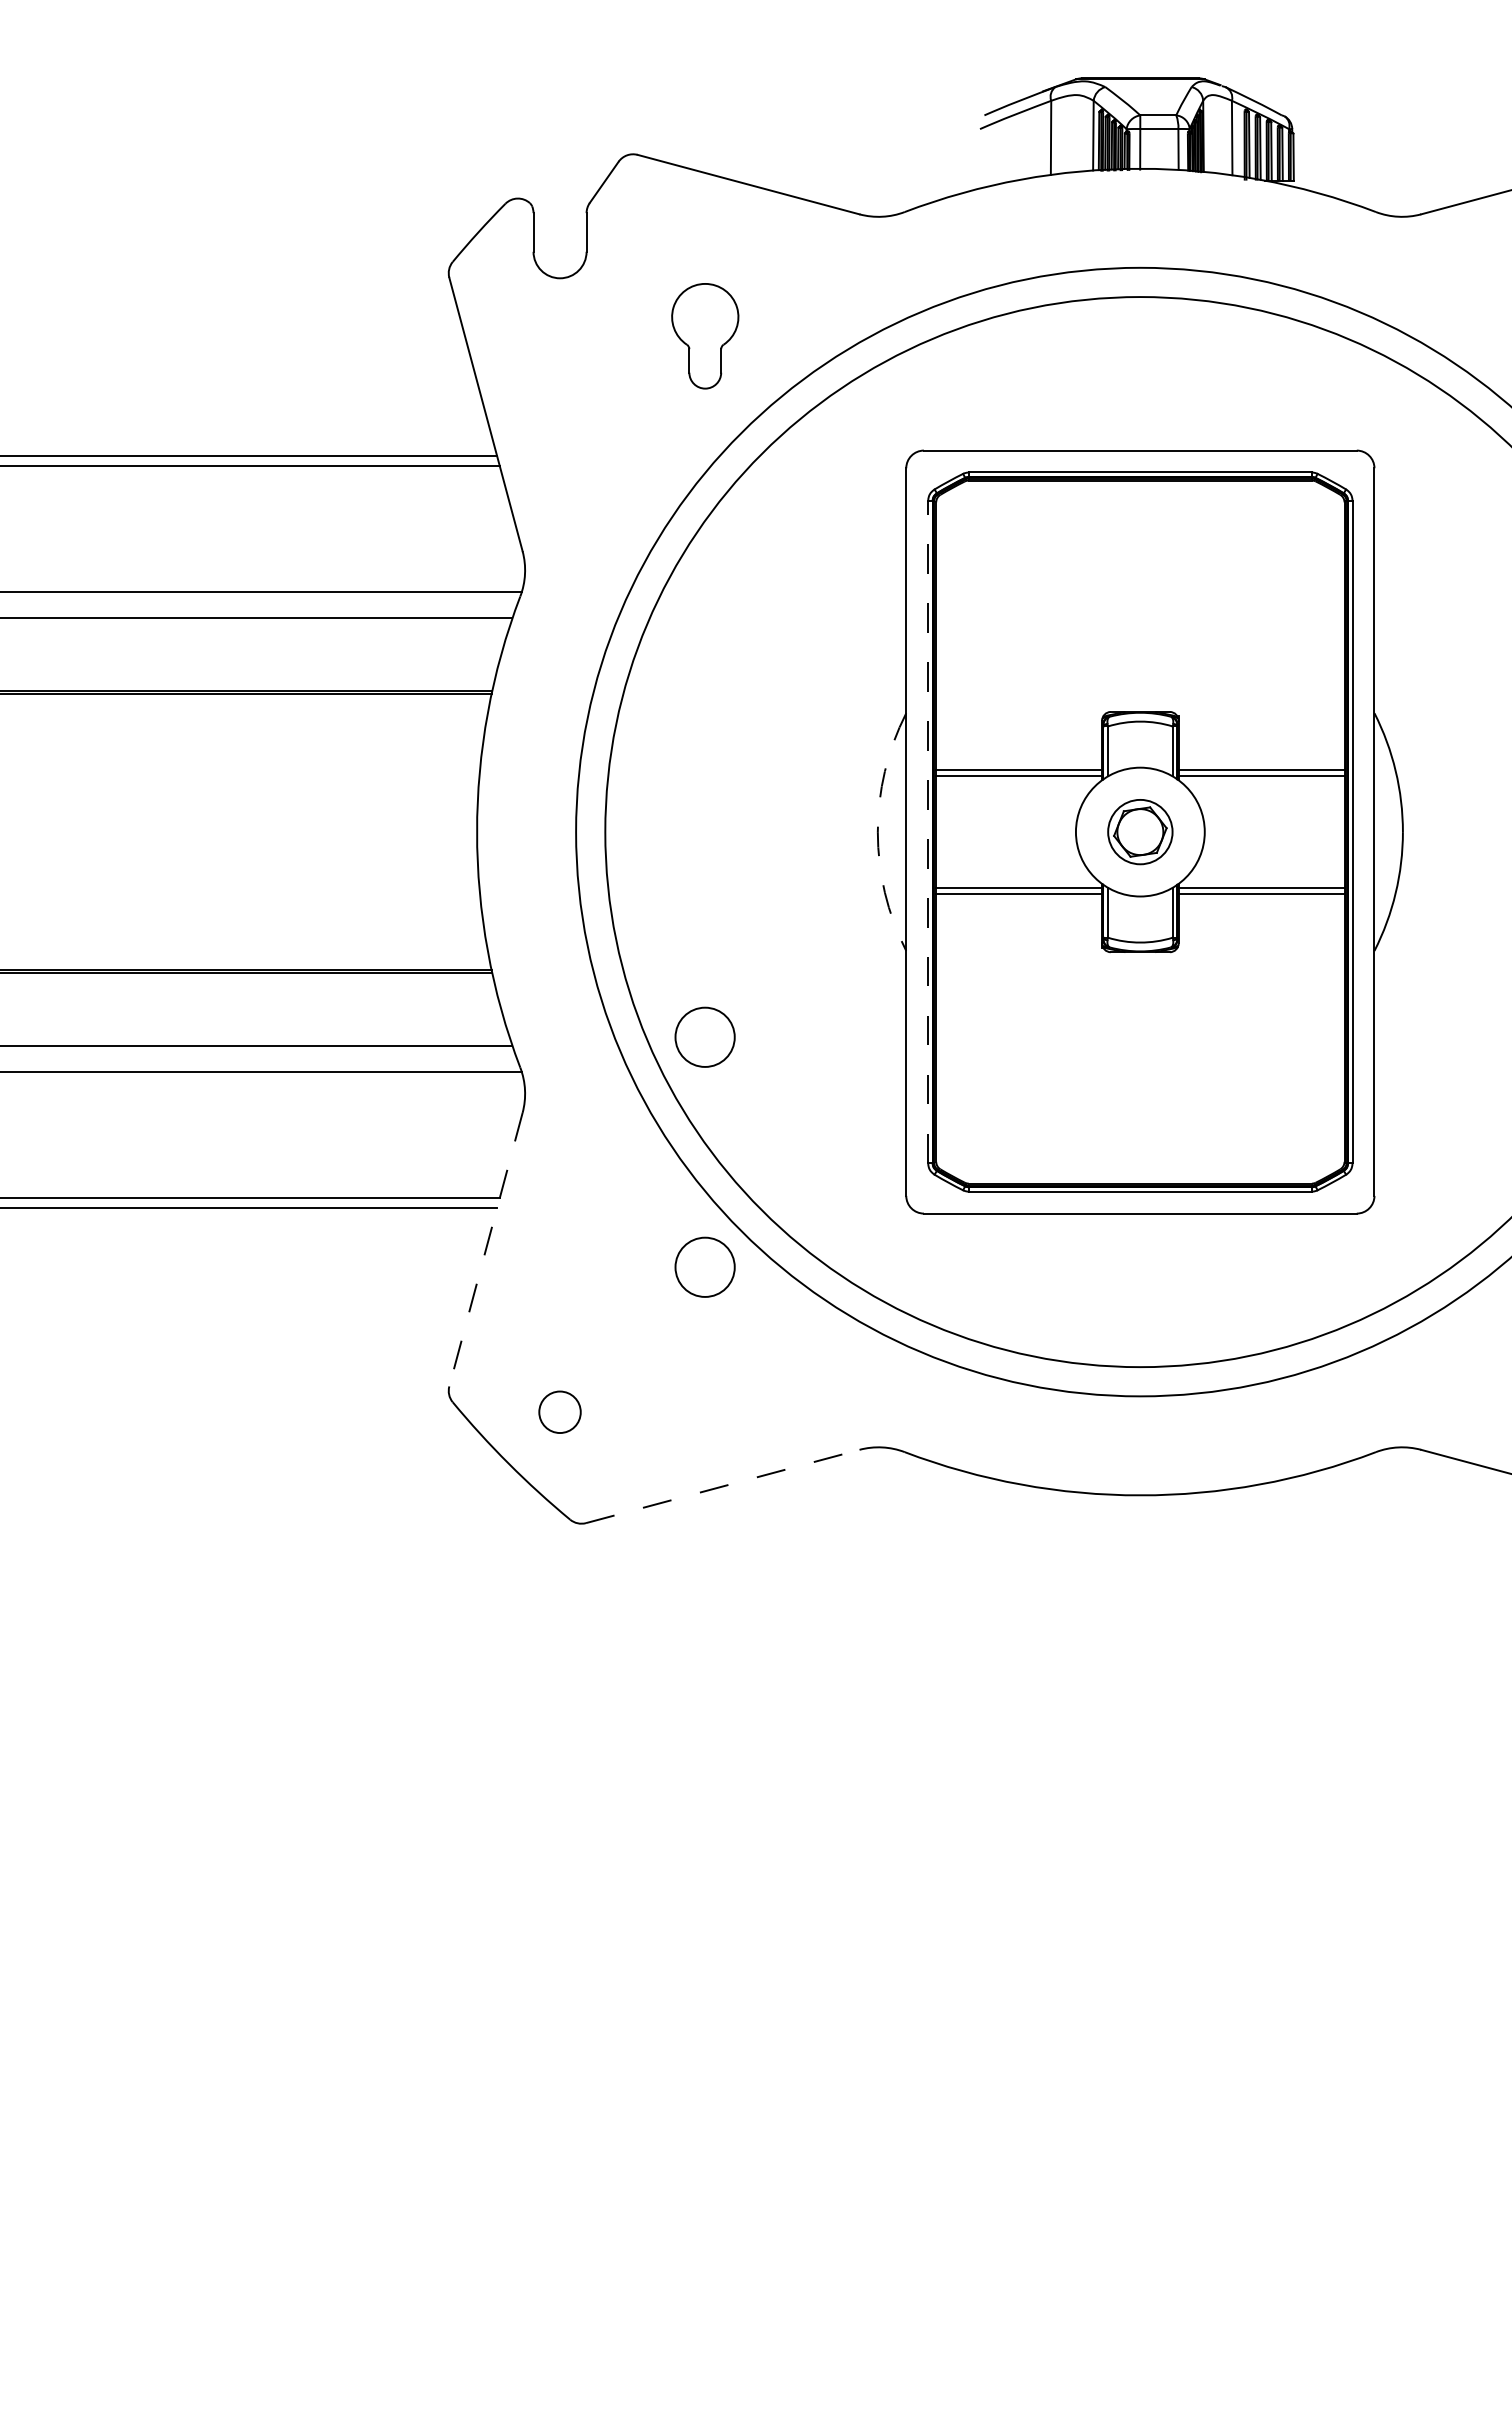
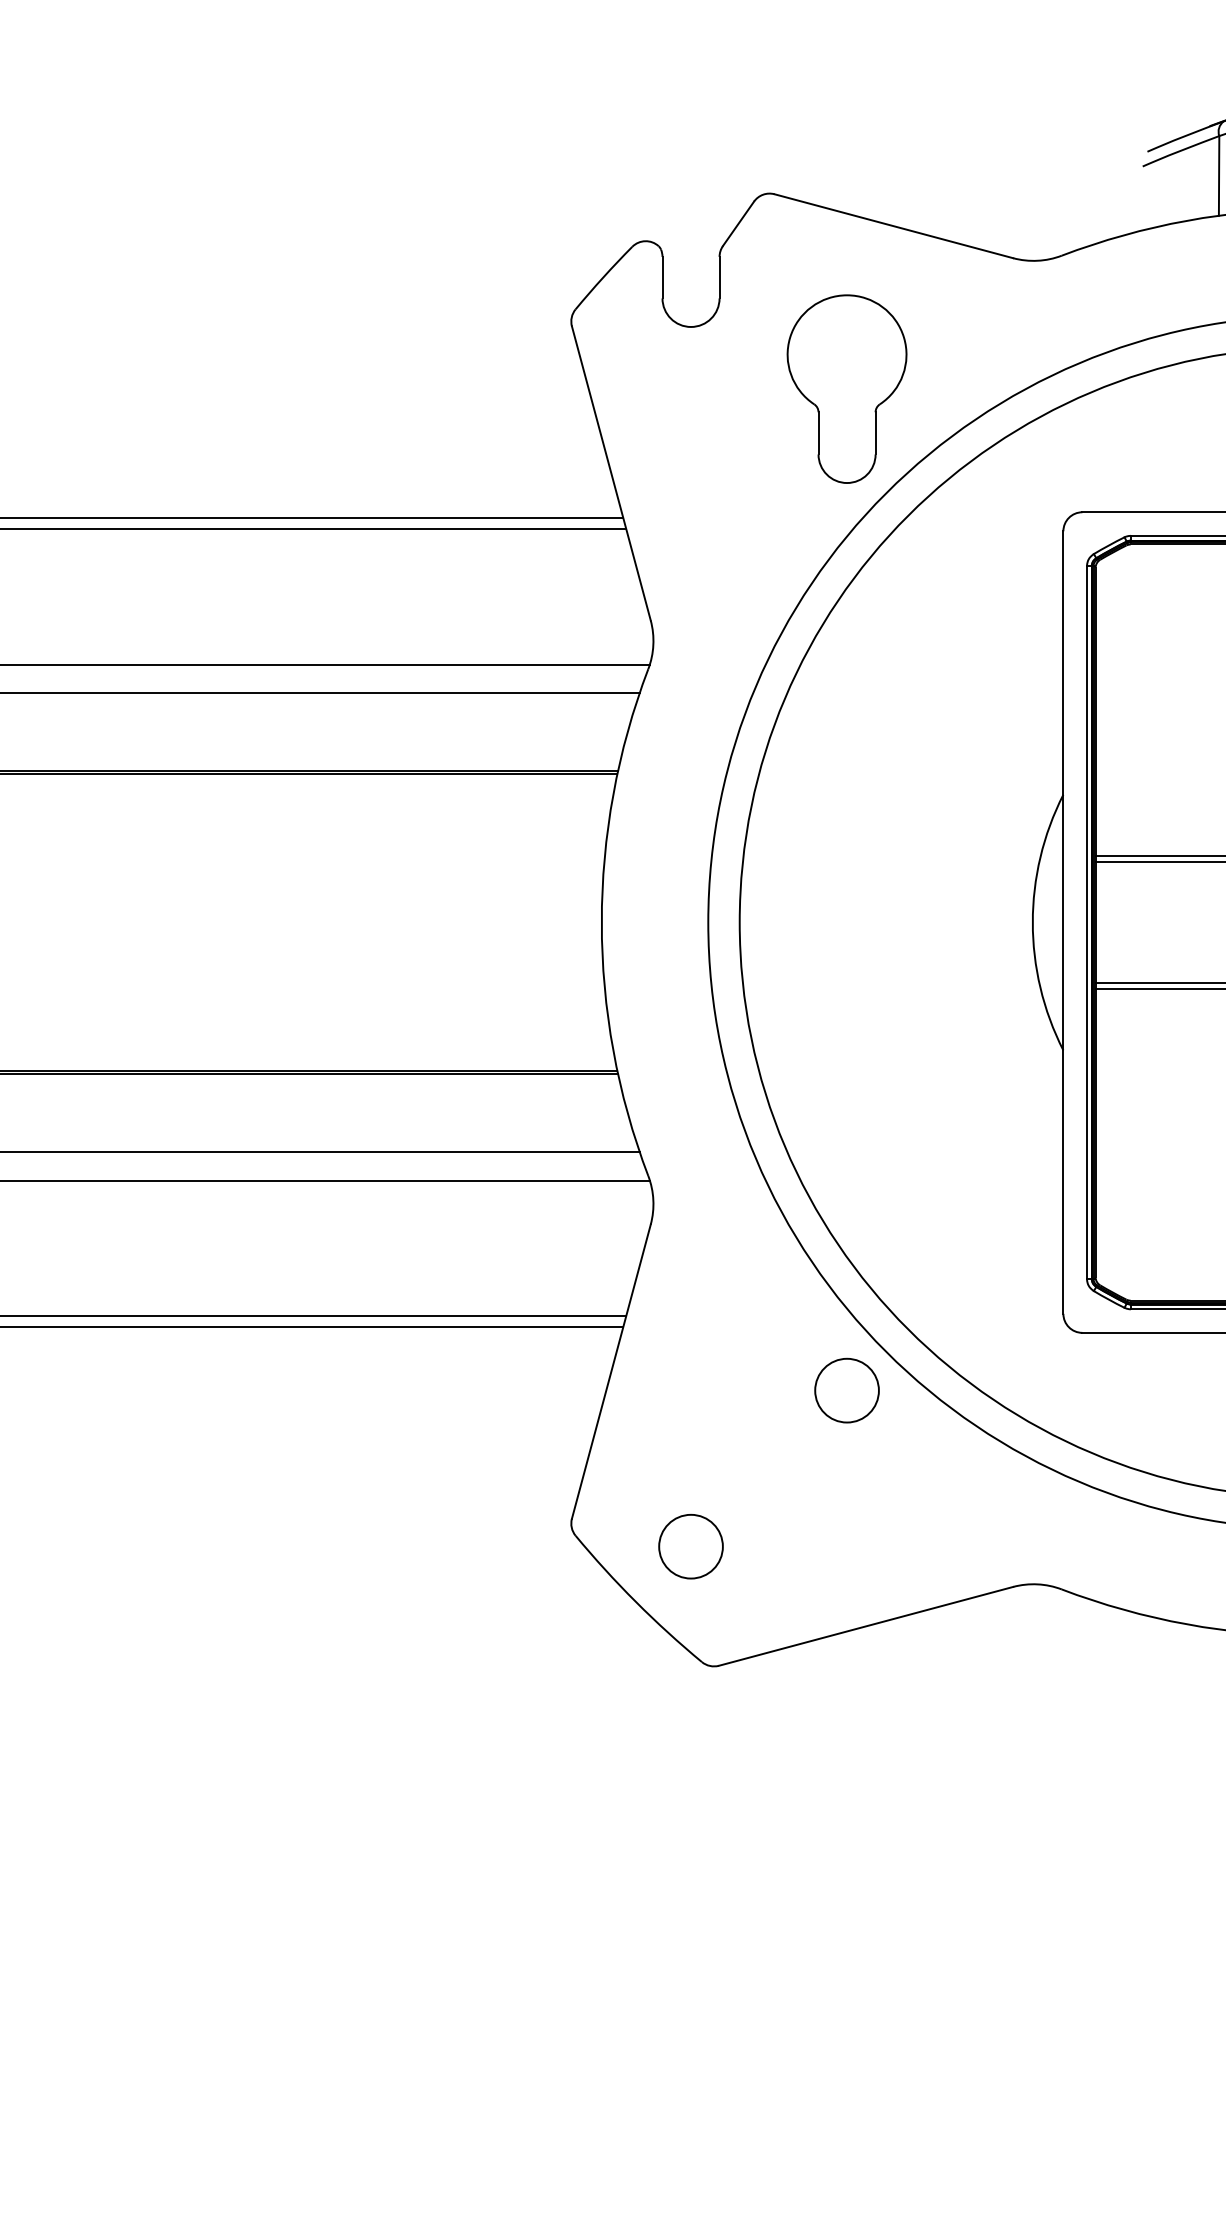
part: (705, 336) -> (847, 389), size x1.67
line: (928, 831) -> (1087, 921), dashed -> solid
arc: (877, 832) -> (1032, 923), dashed -> solid
circle: (704, 1036) -> (846, 1142), removed
line: (485, 1249) -> (610, 1371), dashed -> solid
circle: (559, 1411) -> (690, 1545), size x1.43
line: (722, 1486) -> (865, 1626), dashed -> solid

